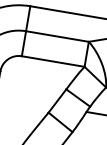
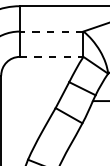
line: (57, 36) -> (51, 31), solid -> dashed
line: (53, 61) -> (51, 56), solid -> dashed

